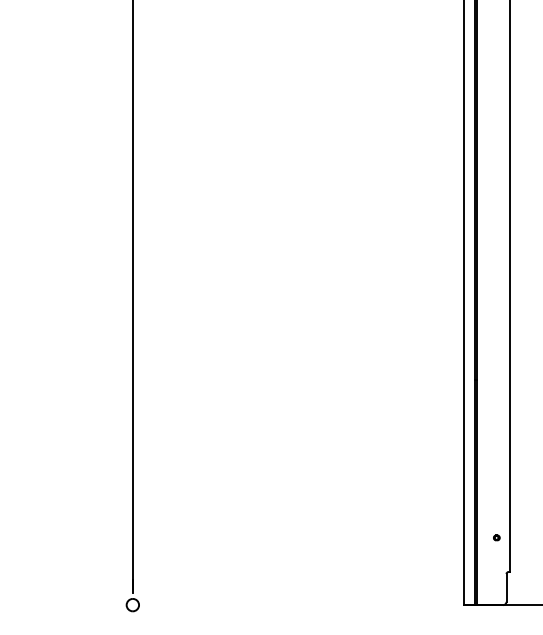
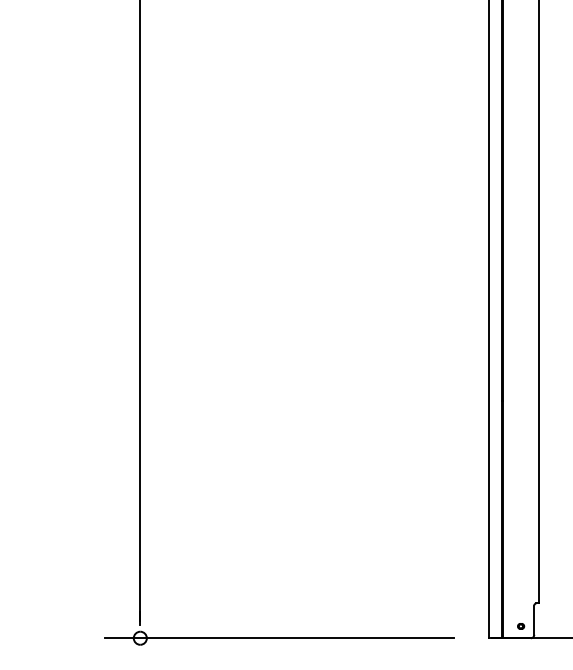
part: (497, 538) -> (521, 626), moved
line: (264, 605) -> (279, 638), added

